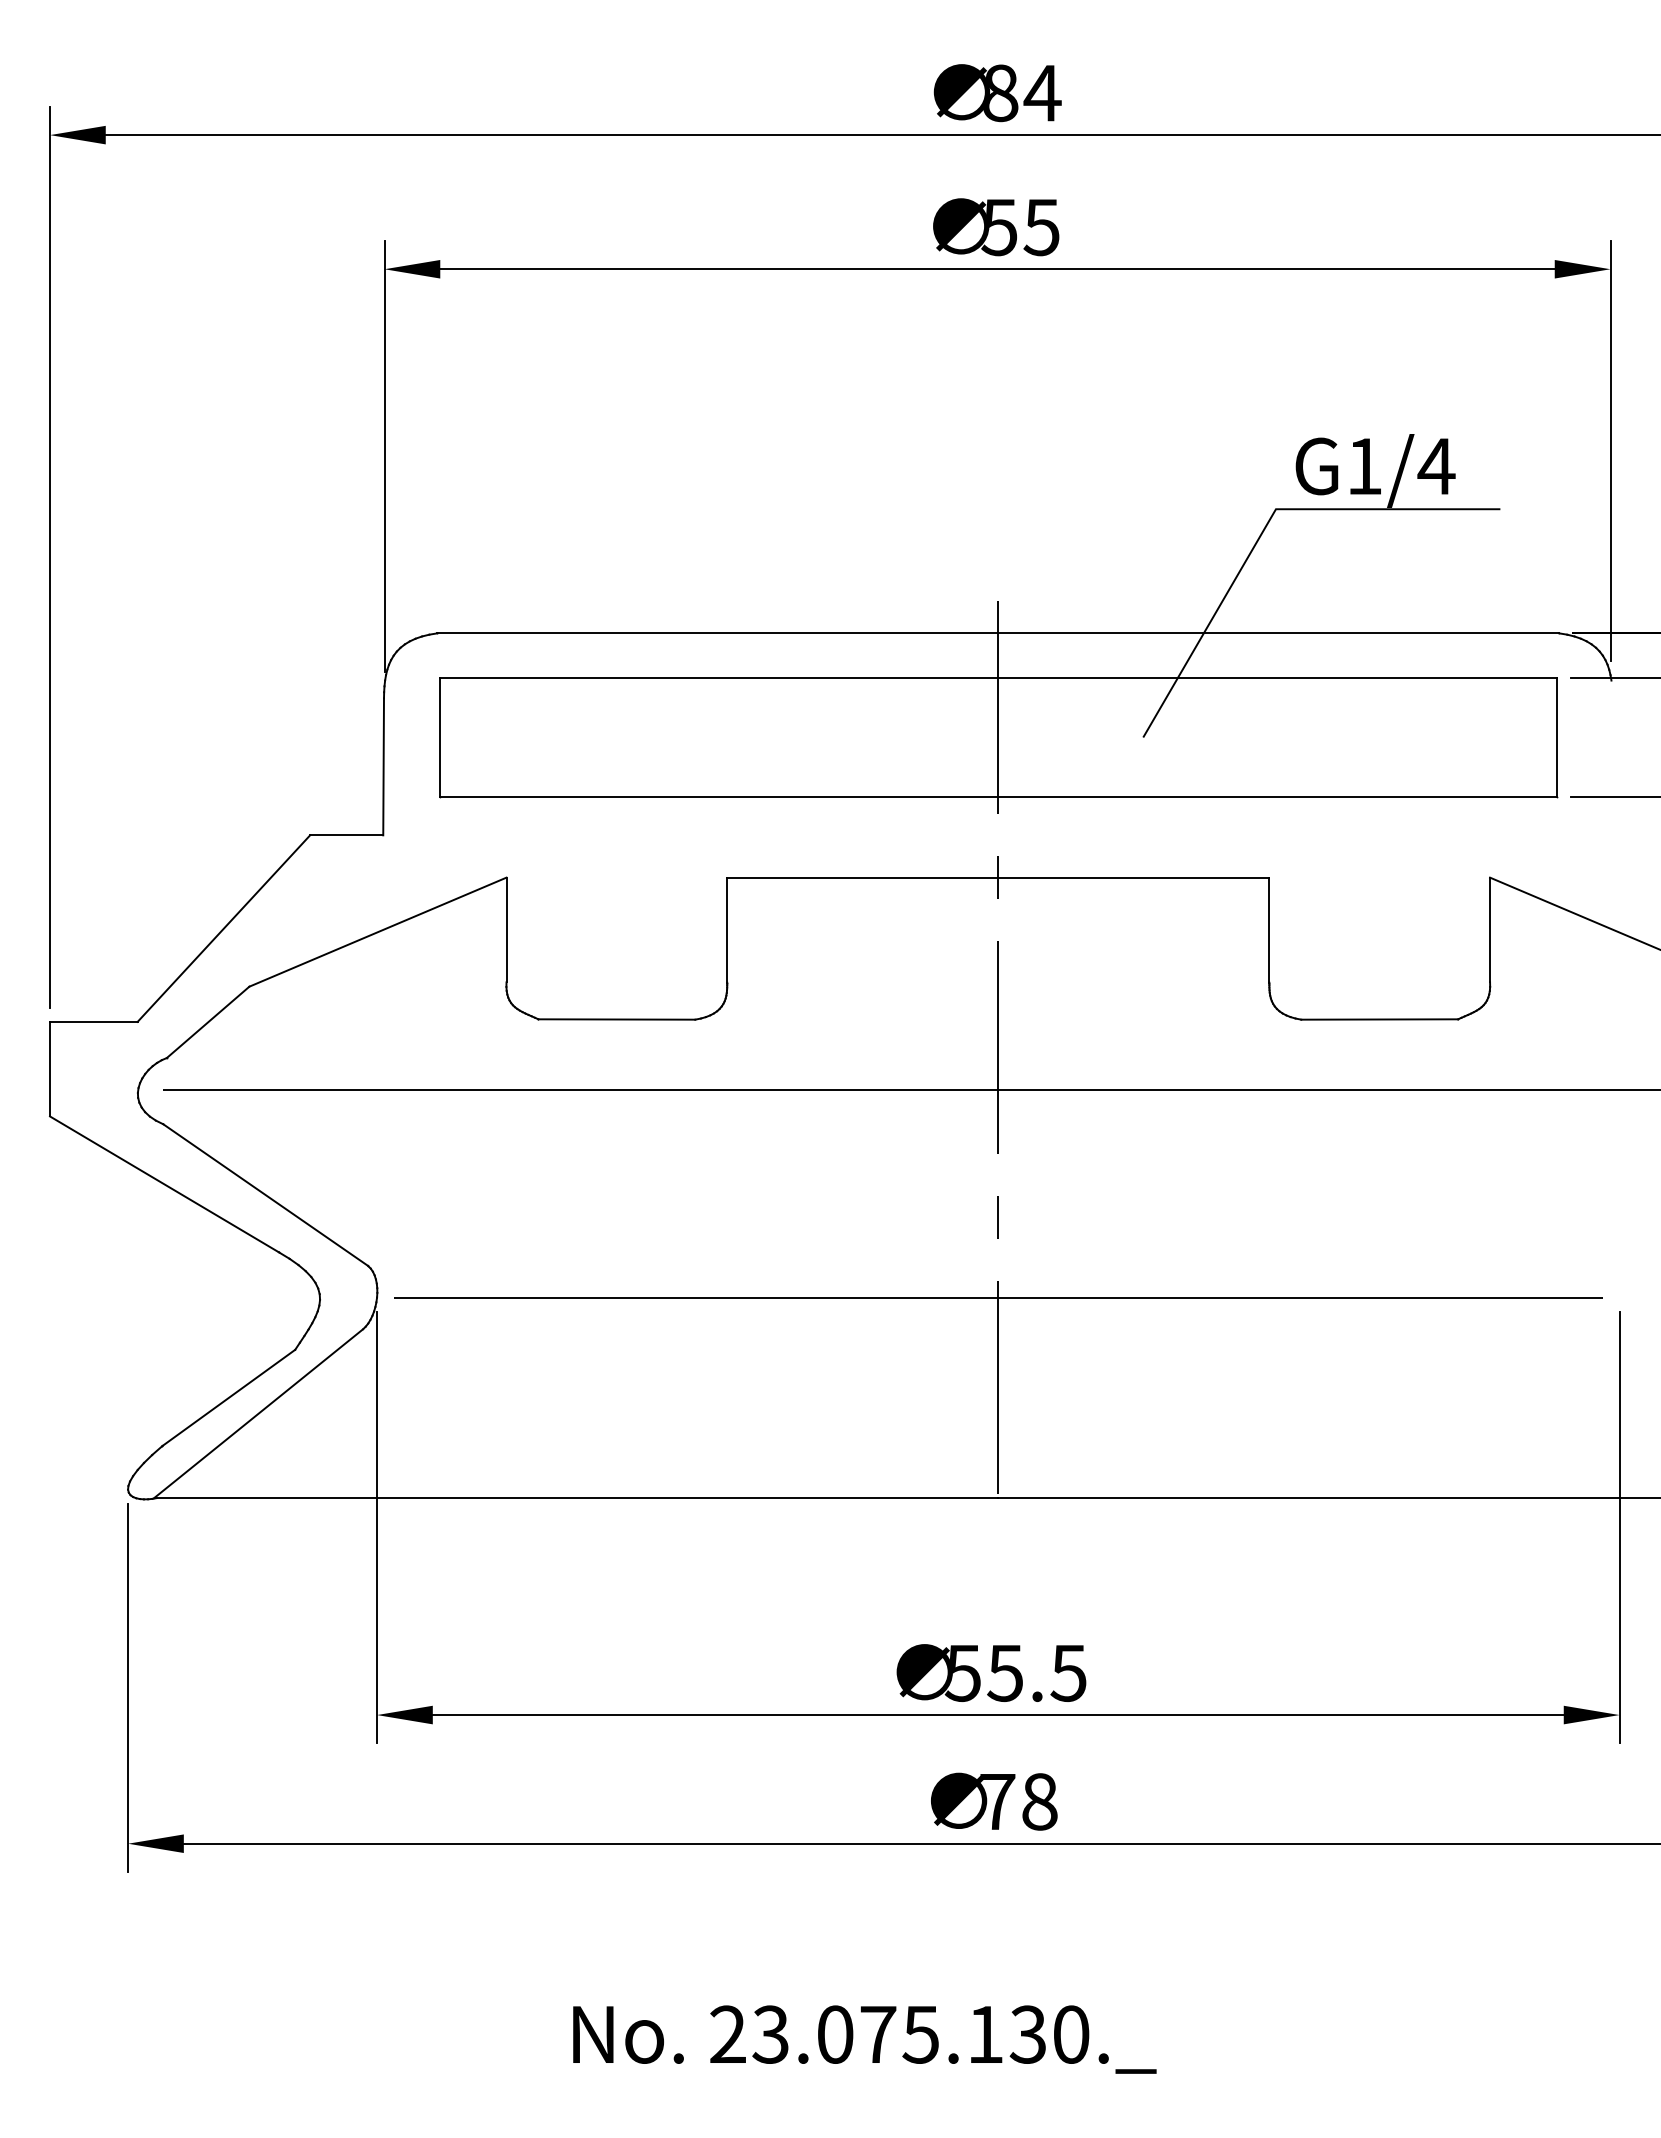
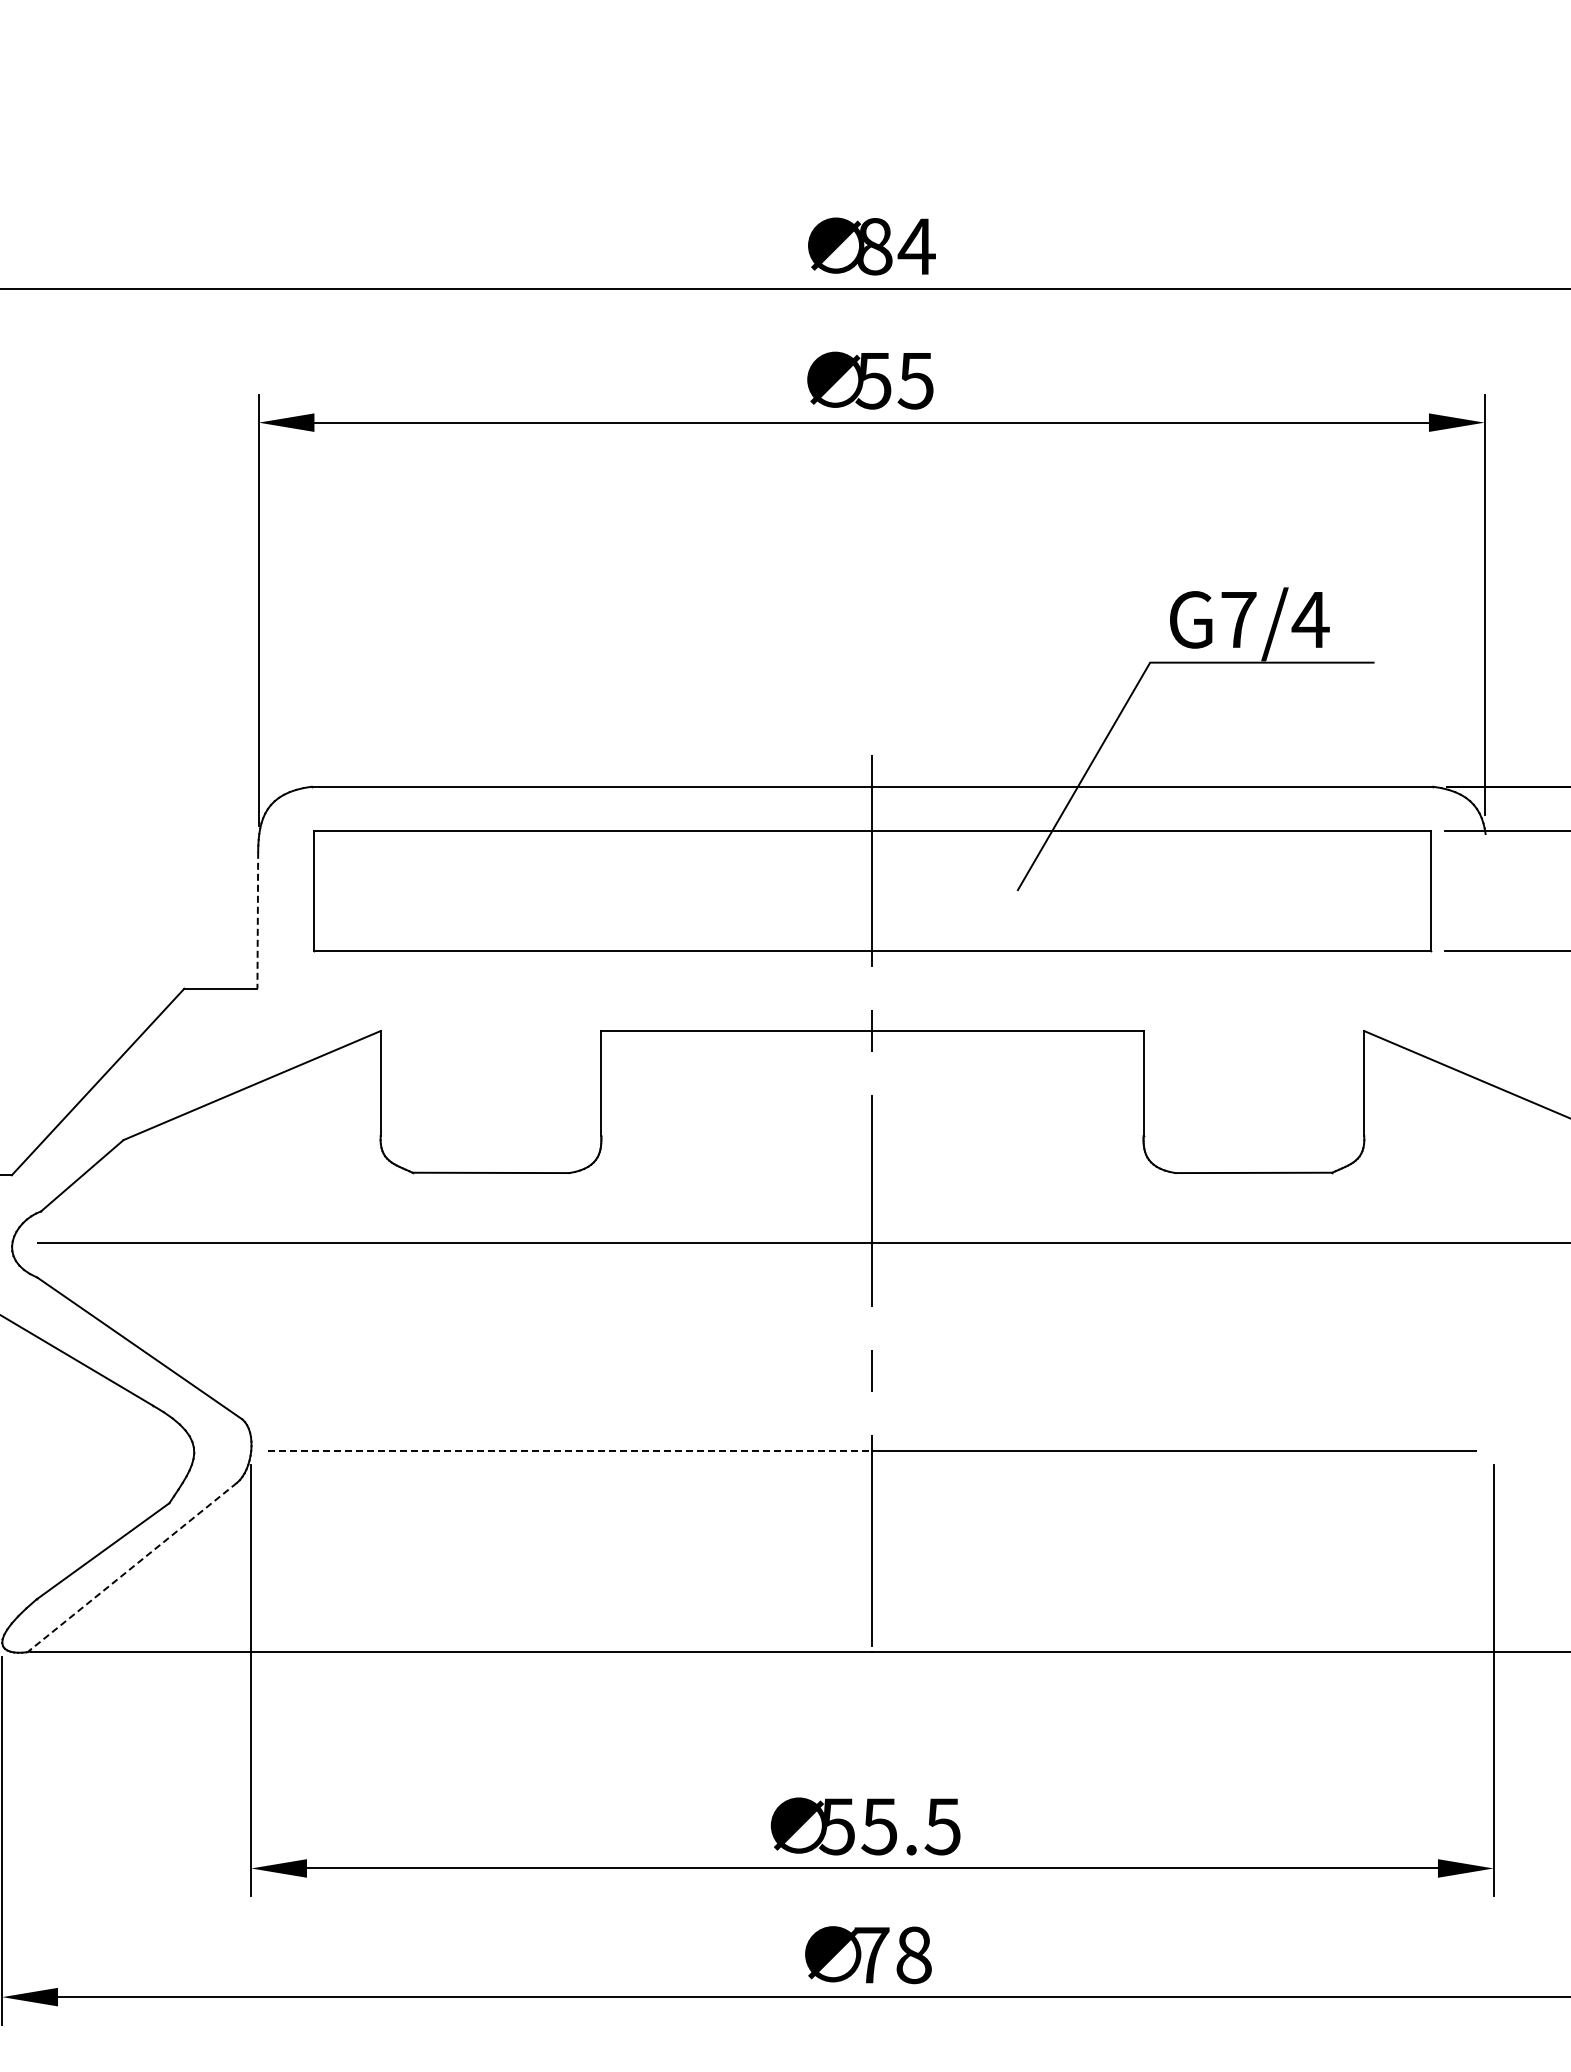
text: (1364, 466) -> (1238, 619), G1/4 -> G7/4
line: (383, 767) -> (257, 920), solid -> dashed
line: (696, 1297) -> (570, 1450), solid -> dashed
line: (258, 1414) -> (132, 1567), solid -> dashed

